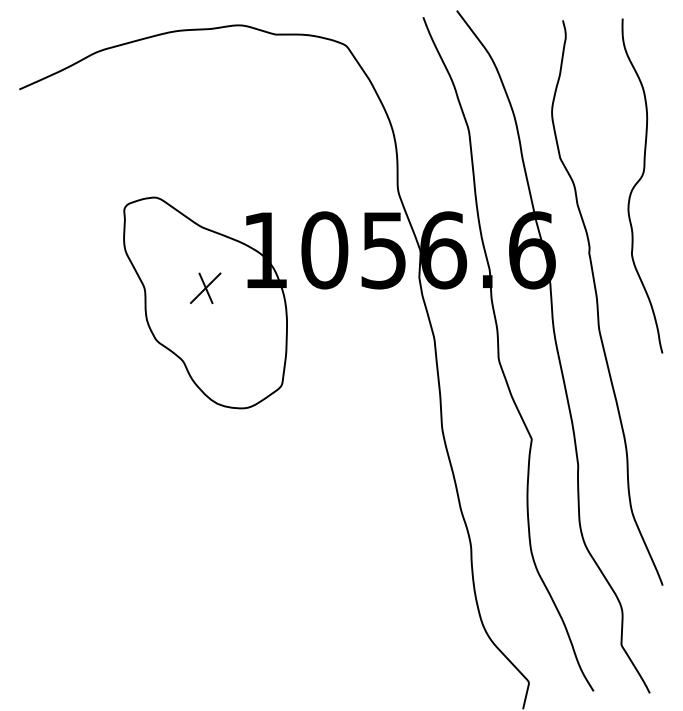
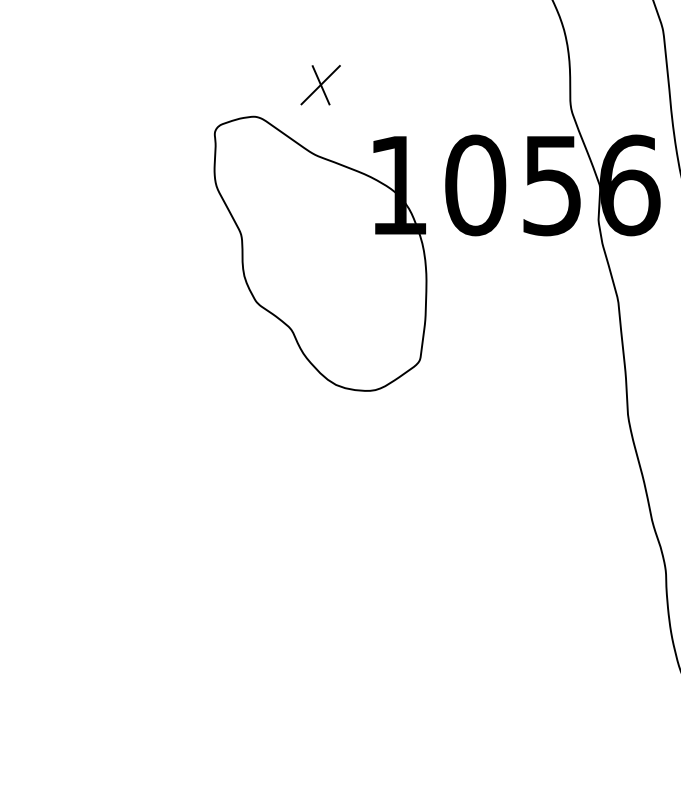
part: (205, 287) -> (320, 84), moved

